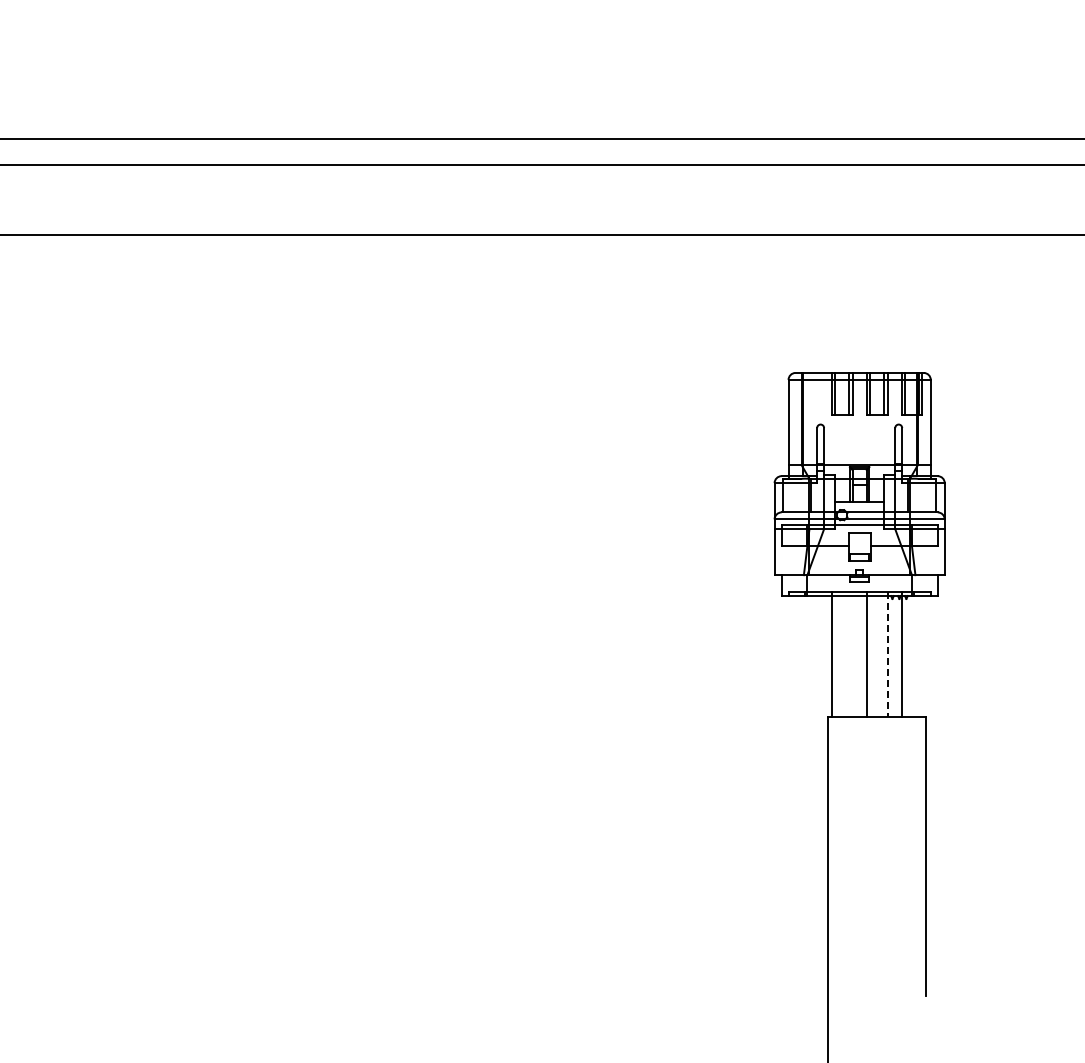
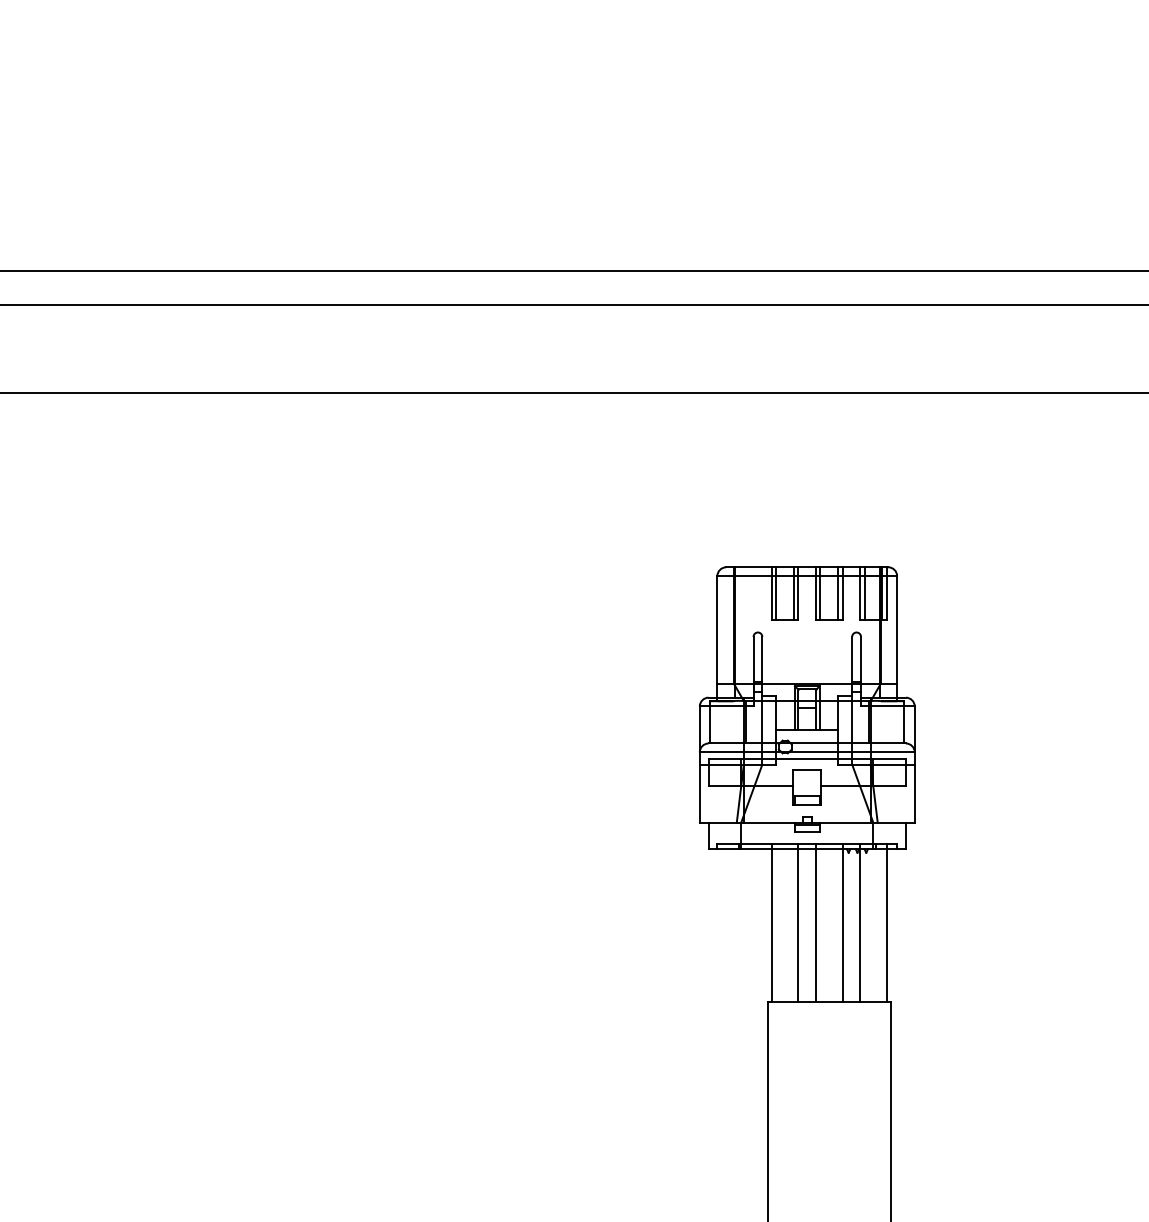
line: (852, 654) -> (798, 922), added
line: (887, 654) -> (842, 922), dashed -> solid
line: (922, 654) -> (886, 922), added

